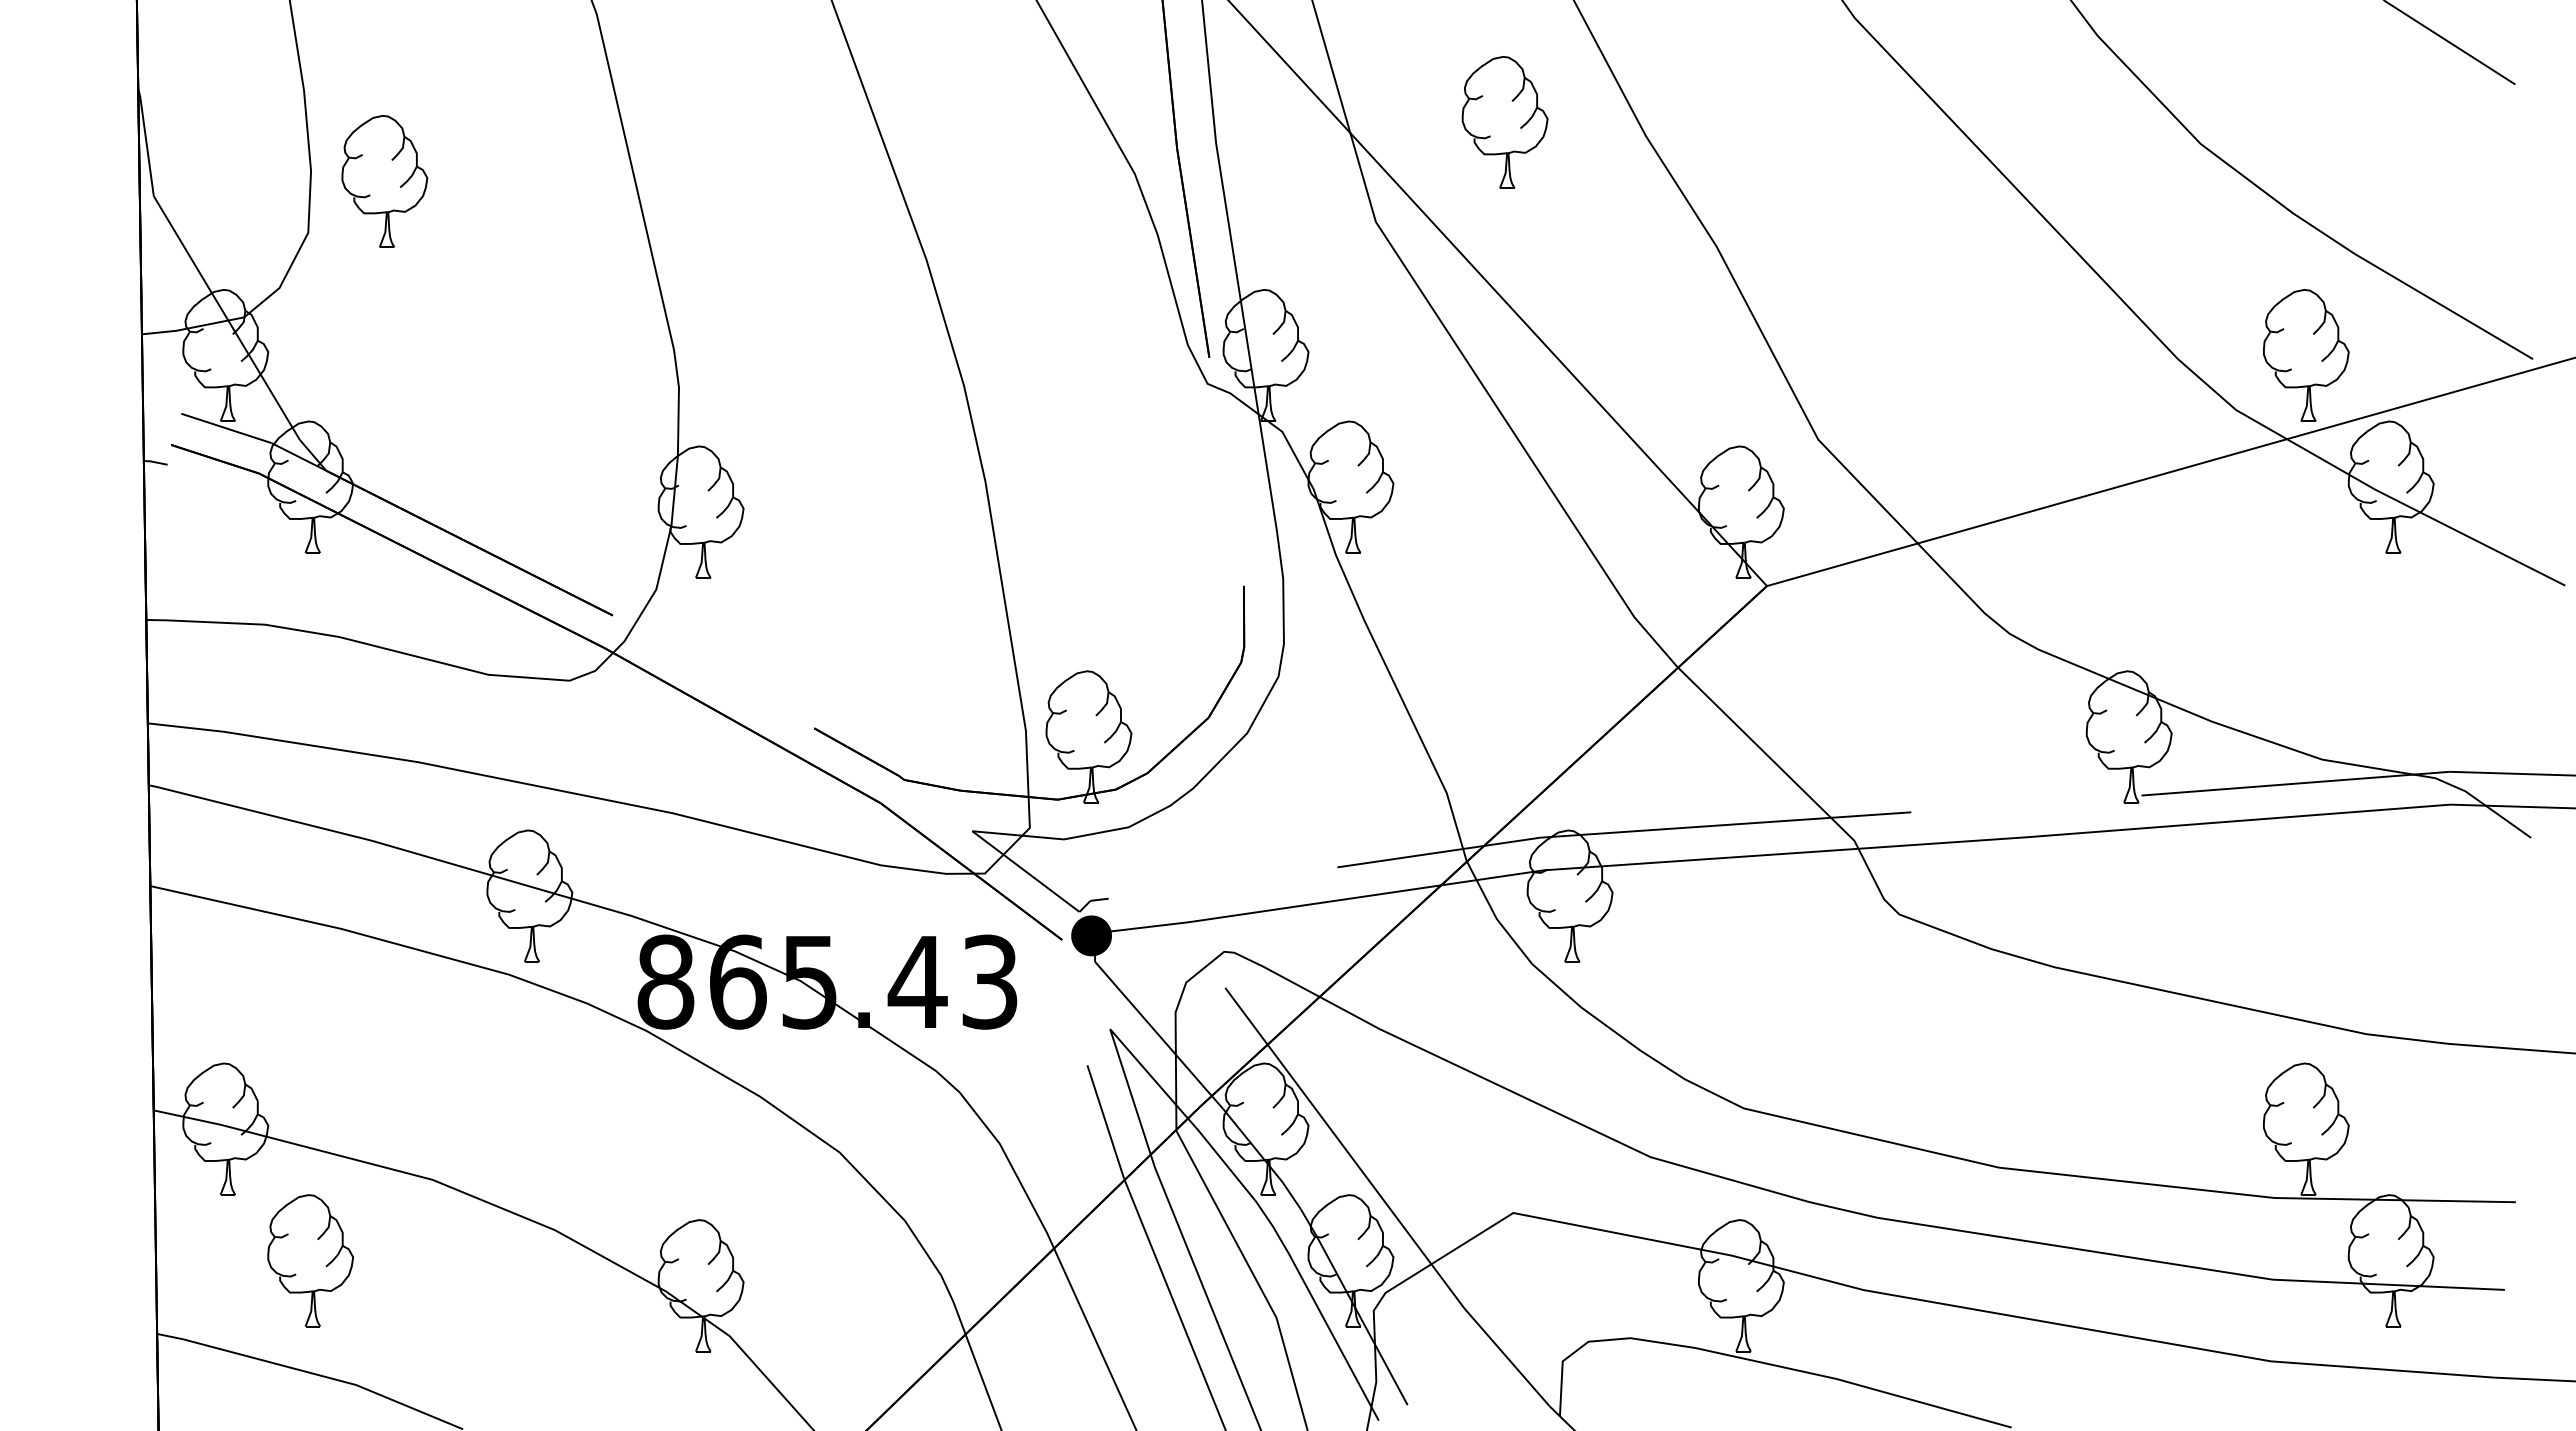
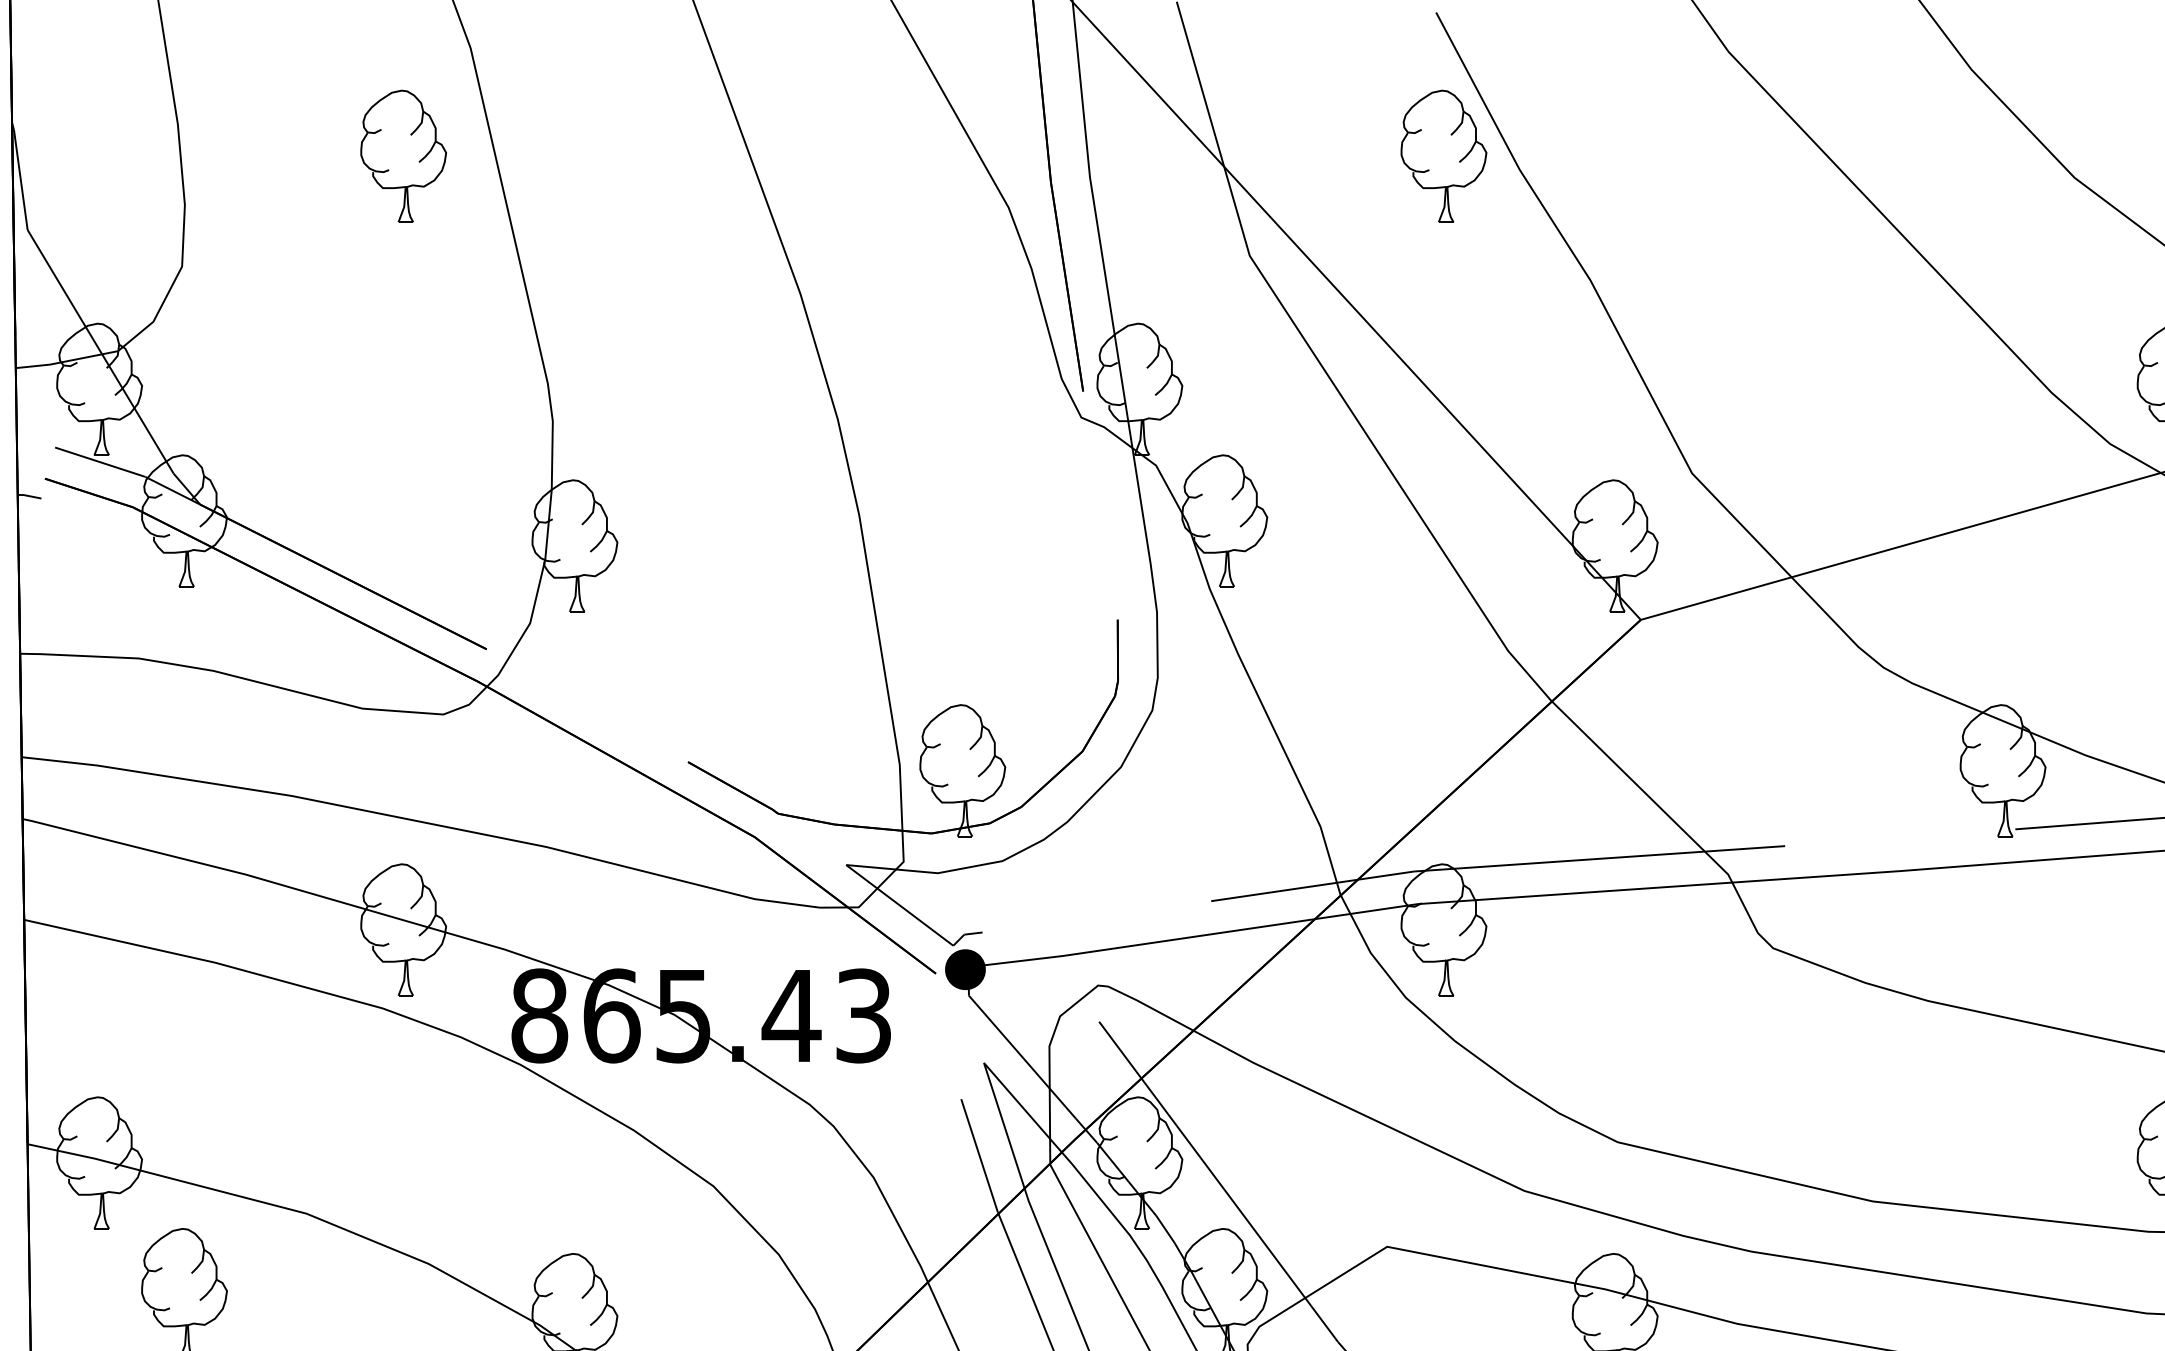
part: (1504, 122) -> (1443, 156), moved
part: (384, 181) -> (403, 156), moved

